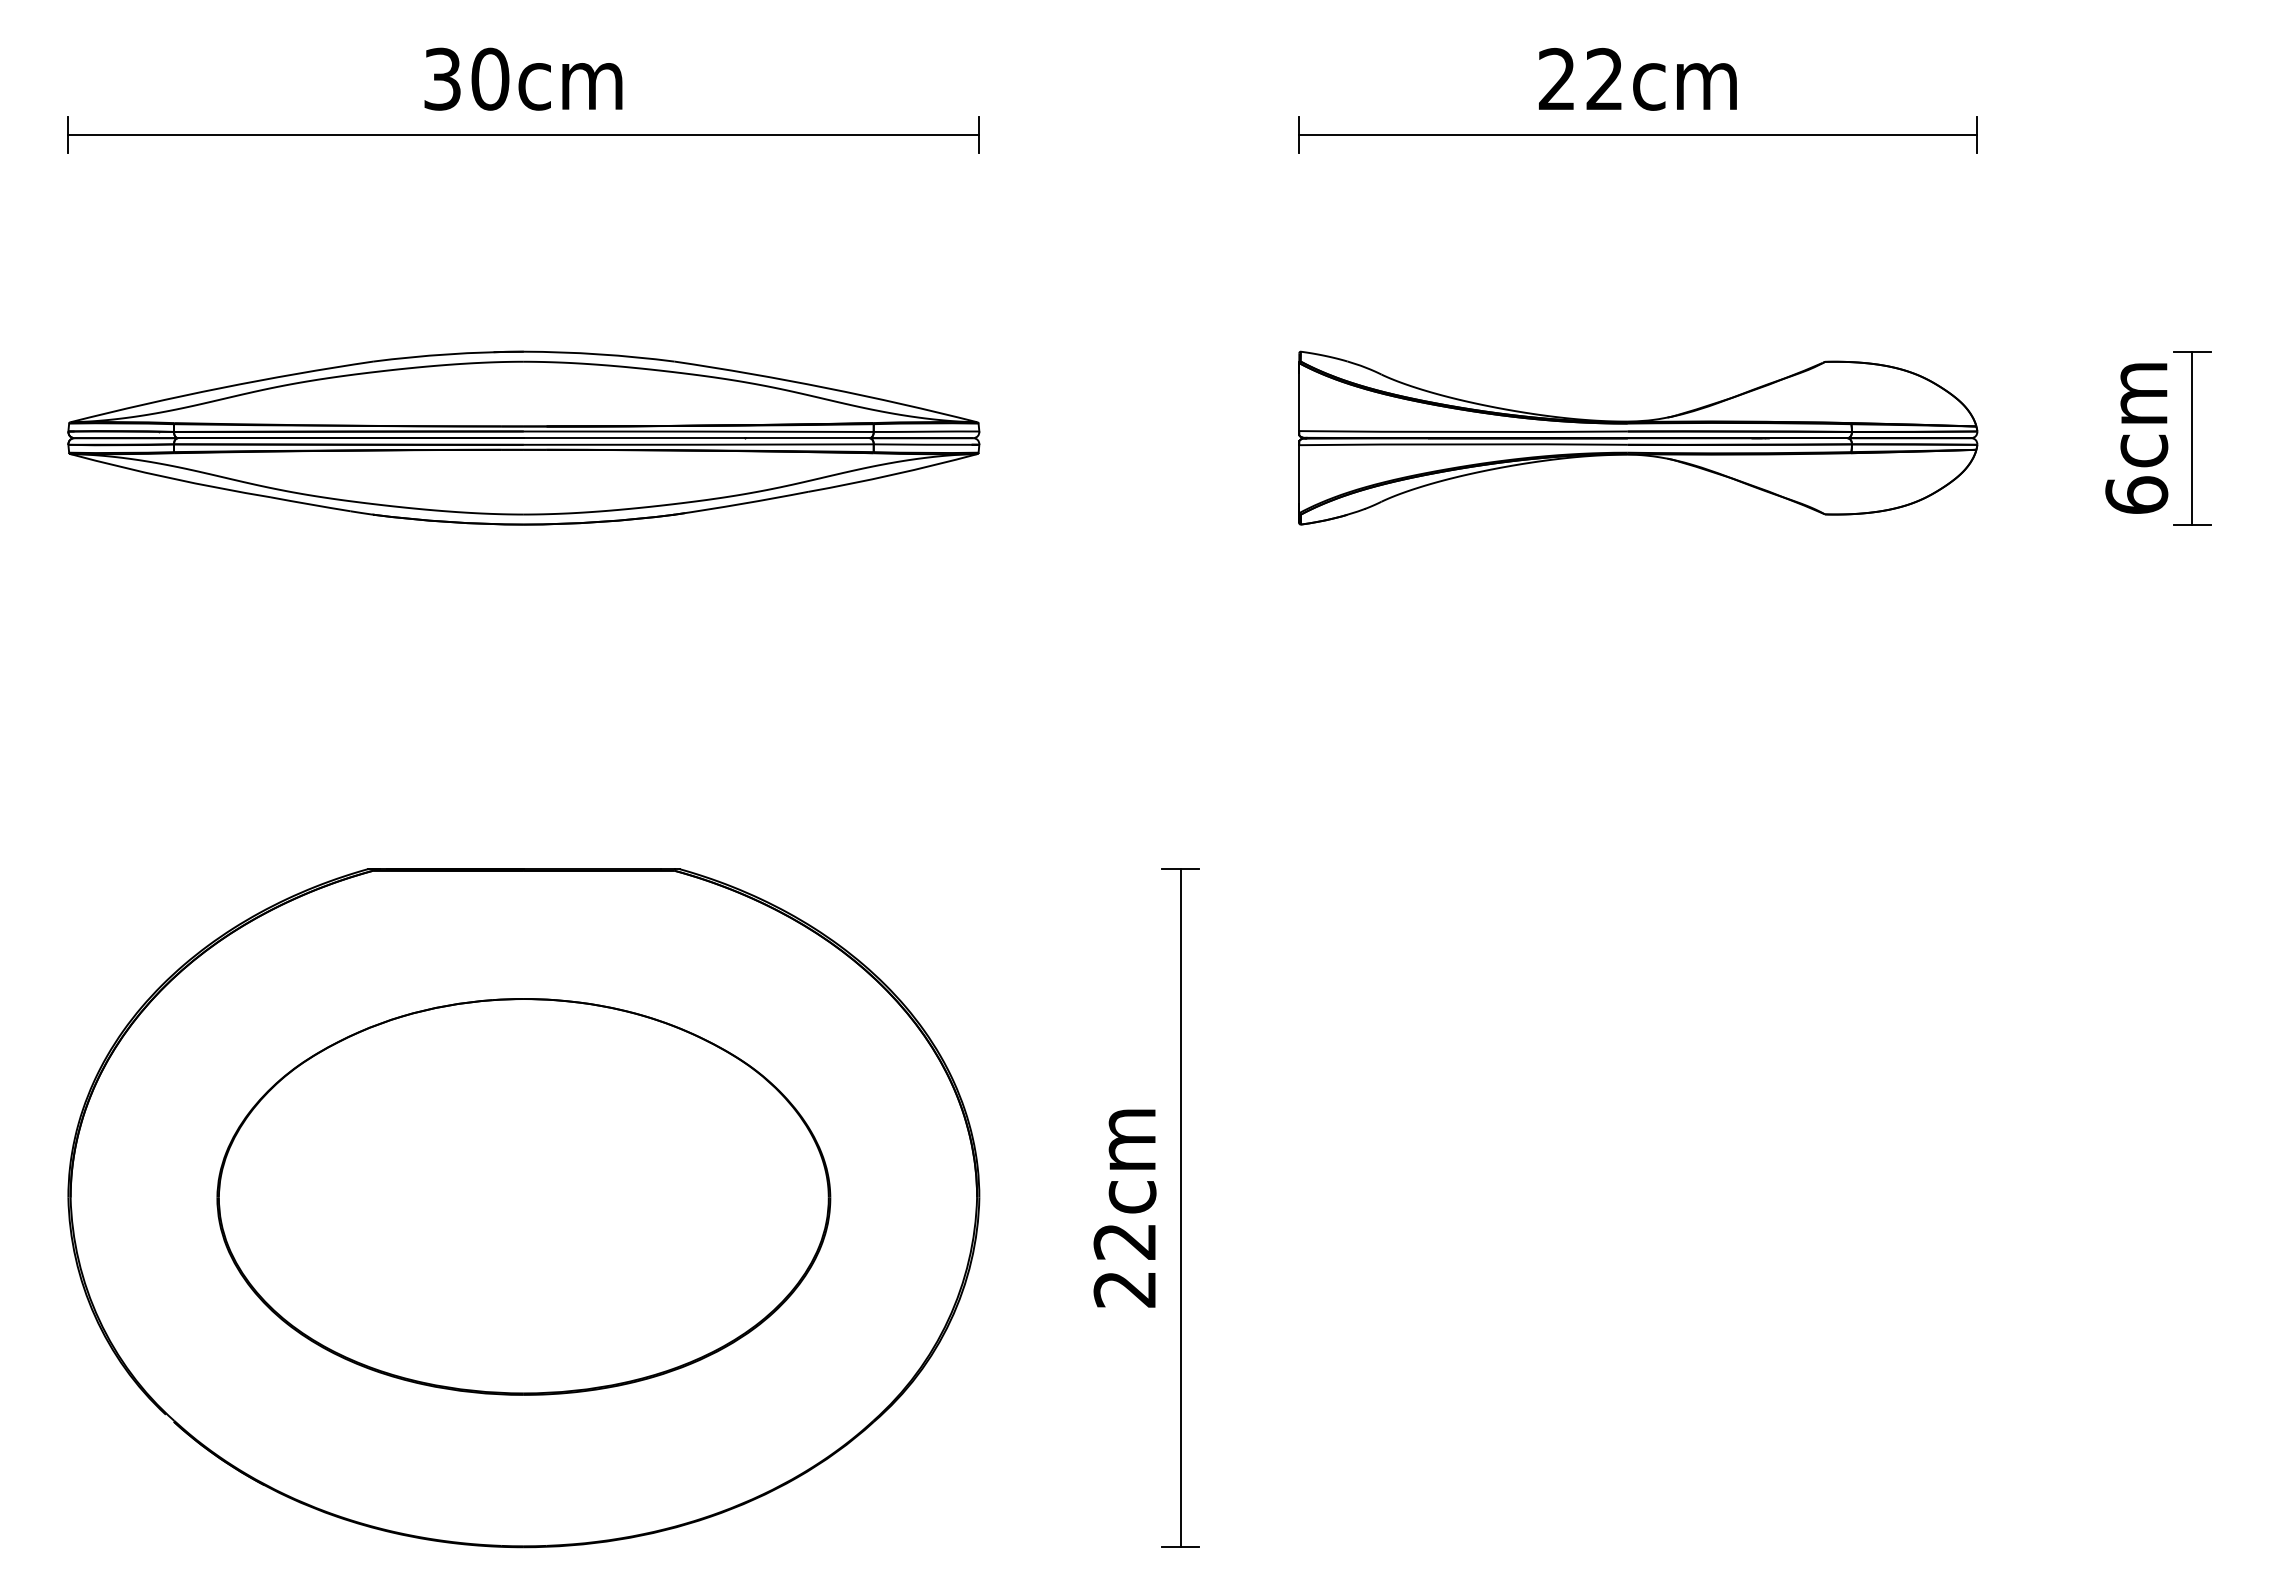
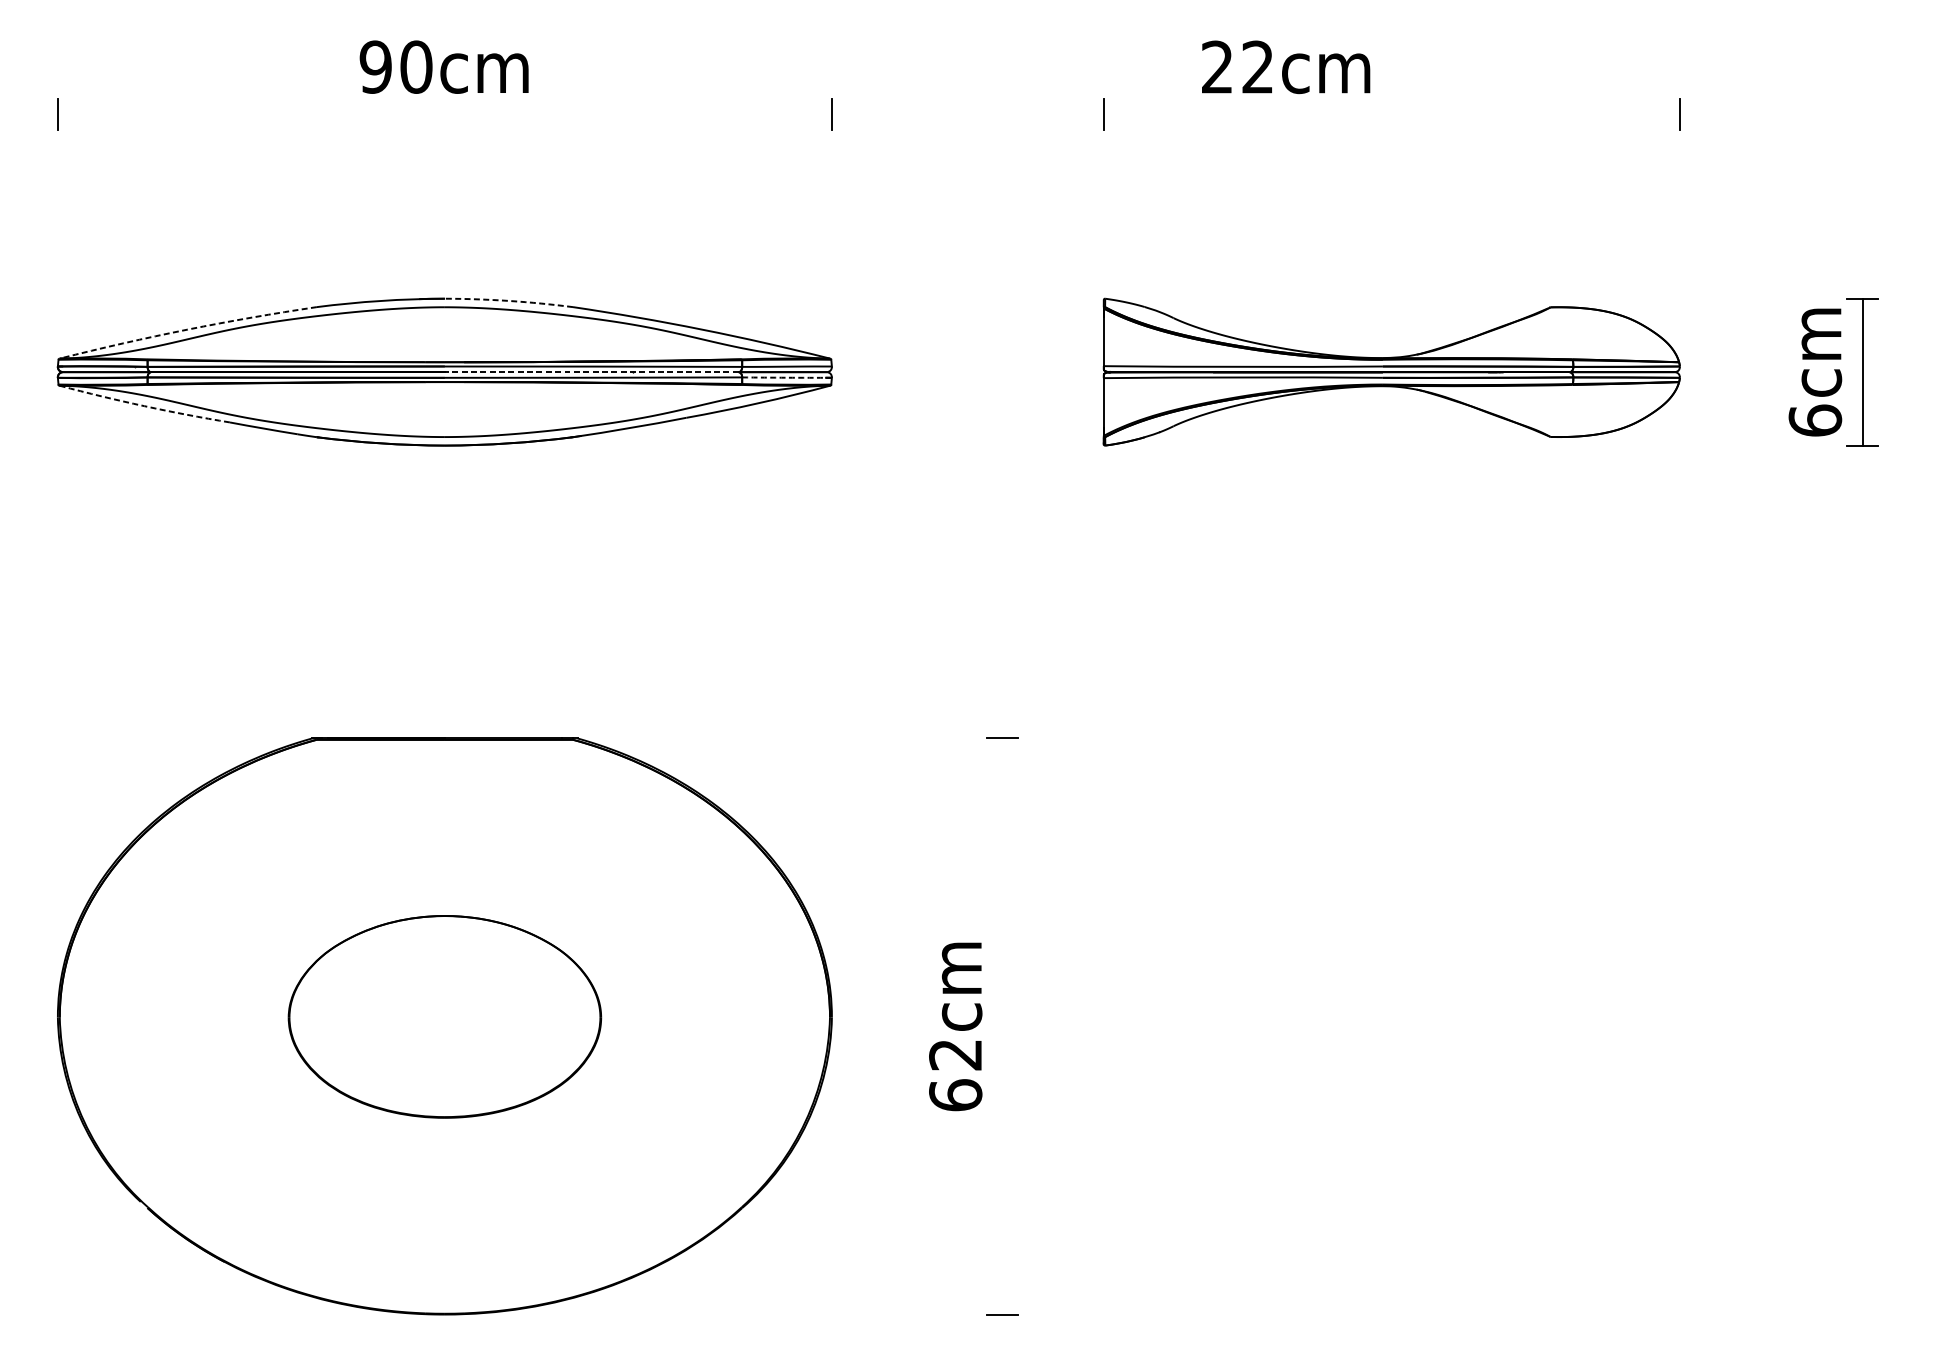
text: (442, 78) -> (375, 66), 30cm -> 90cm
text: (1637, 79) -> (1285, 67), moved
line: (523, 134) -> (444, 114), removed
line: (1638, 134) -> (1392, 114), removed
arc: (599, 354) -> (509, 301), solid -> dashed
arc: (221, 388) -> (187, 329), solid -> dashed
line: (696, 438) -> (591, 372), solid -> dashed
arc: (926, 444) -> (787, 377), solid -> dashed
arc: (170, 478) -> (144, 406), solid -> dashed
part: (523, 1196) -> (444, 1016), size x0.6
line: (1180, 1208) -> (1002, 1026), removed
text: (1124, 1288) -> (955, 1094), 22cm -> 62cm

